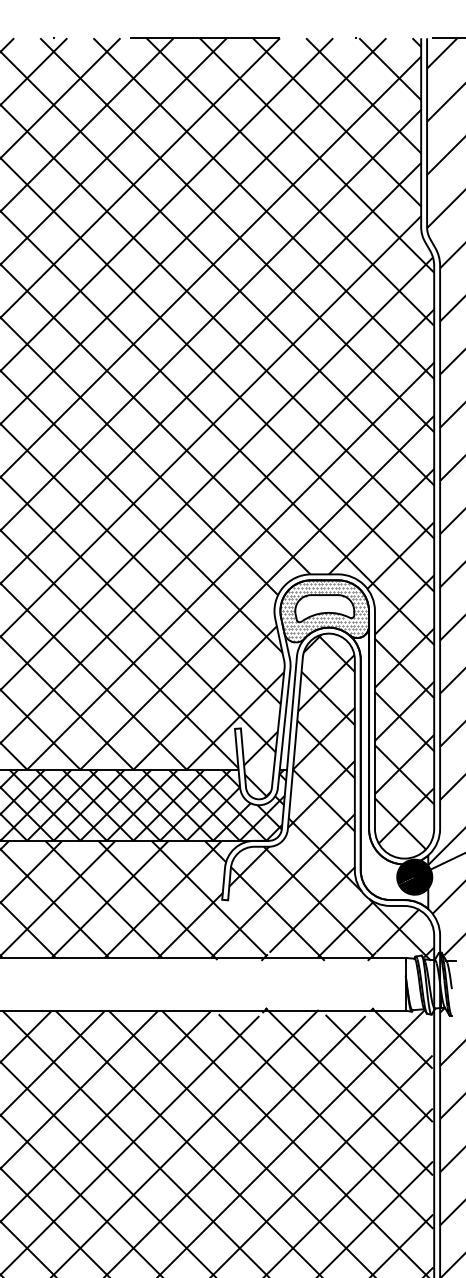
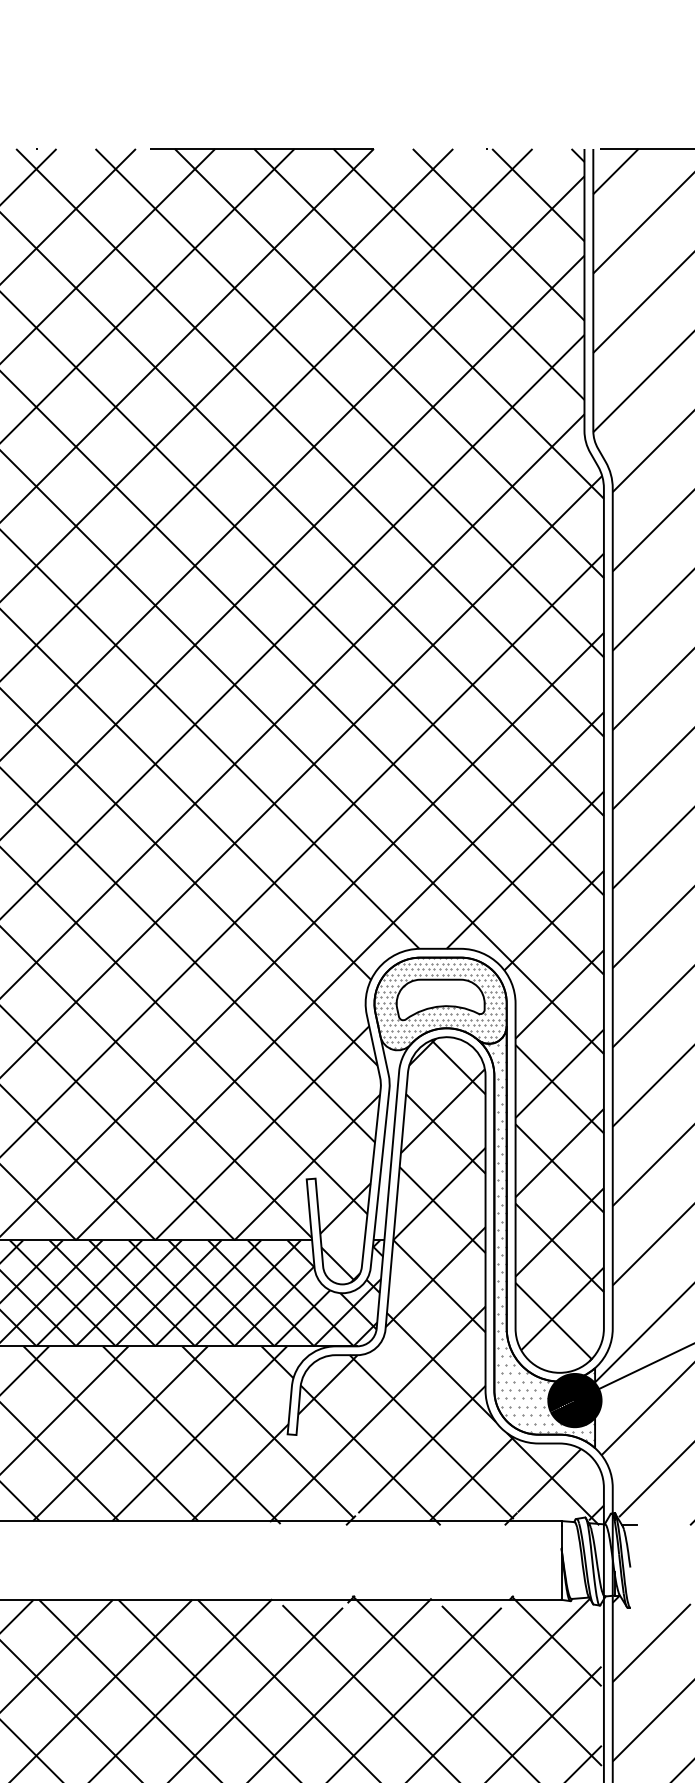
hatch: (392, 770) -> (541, 1241), added

